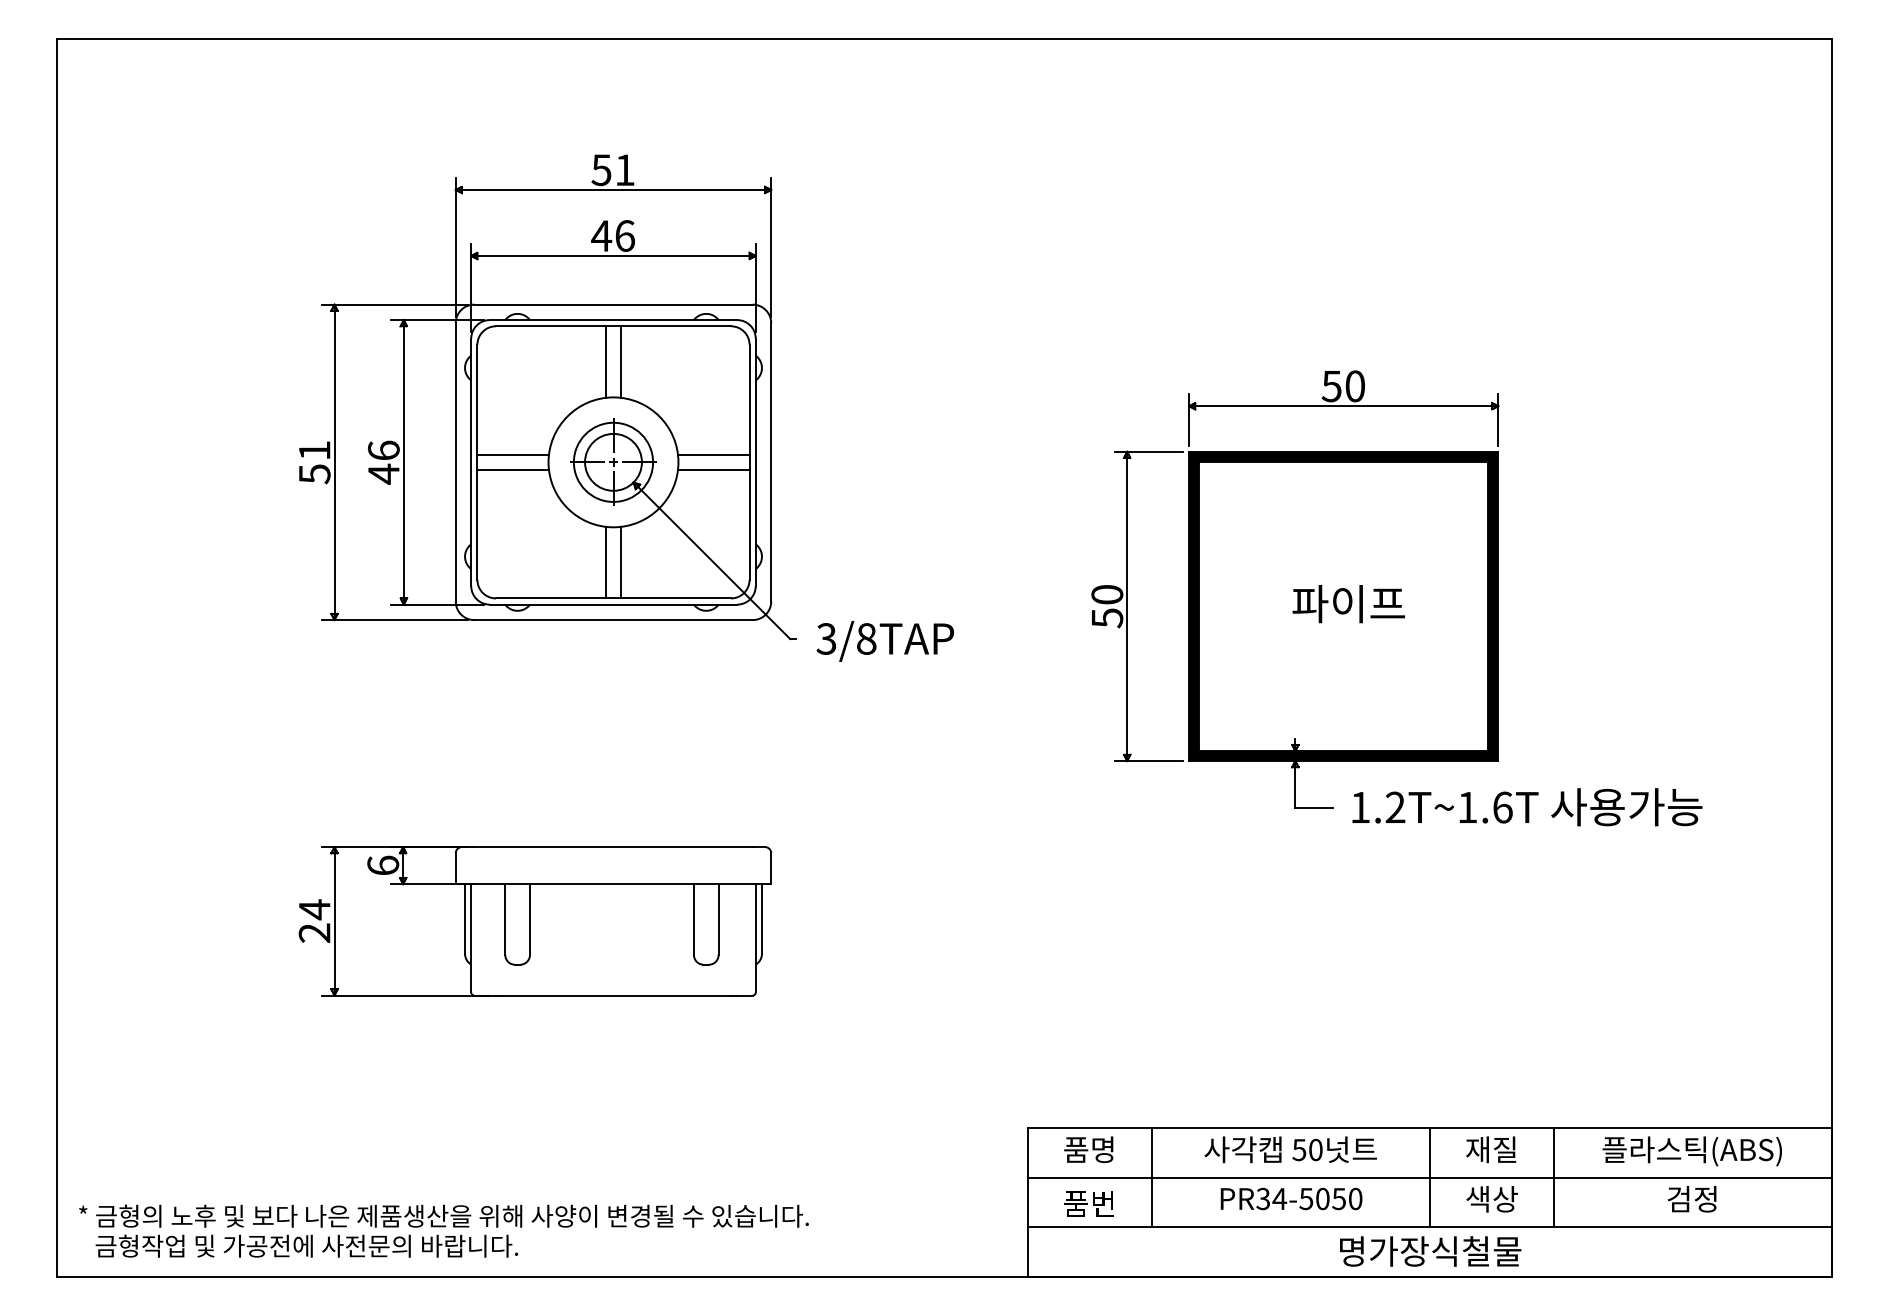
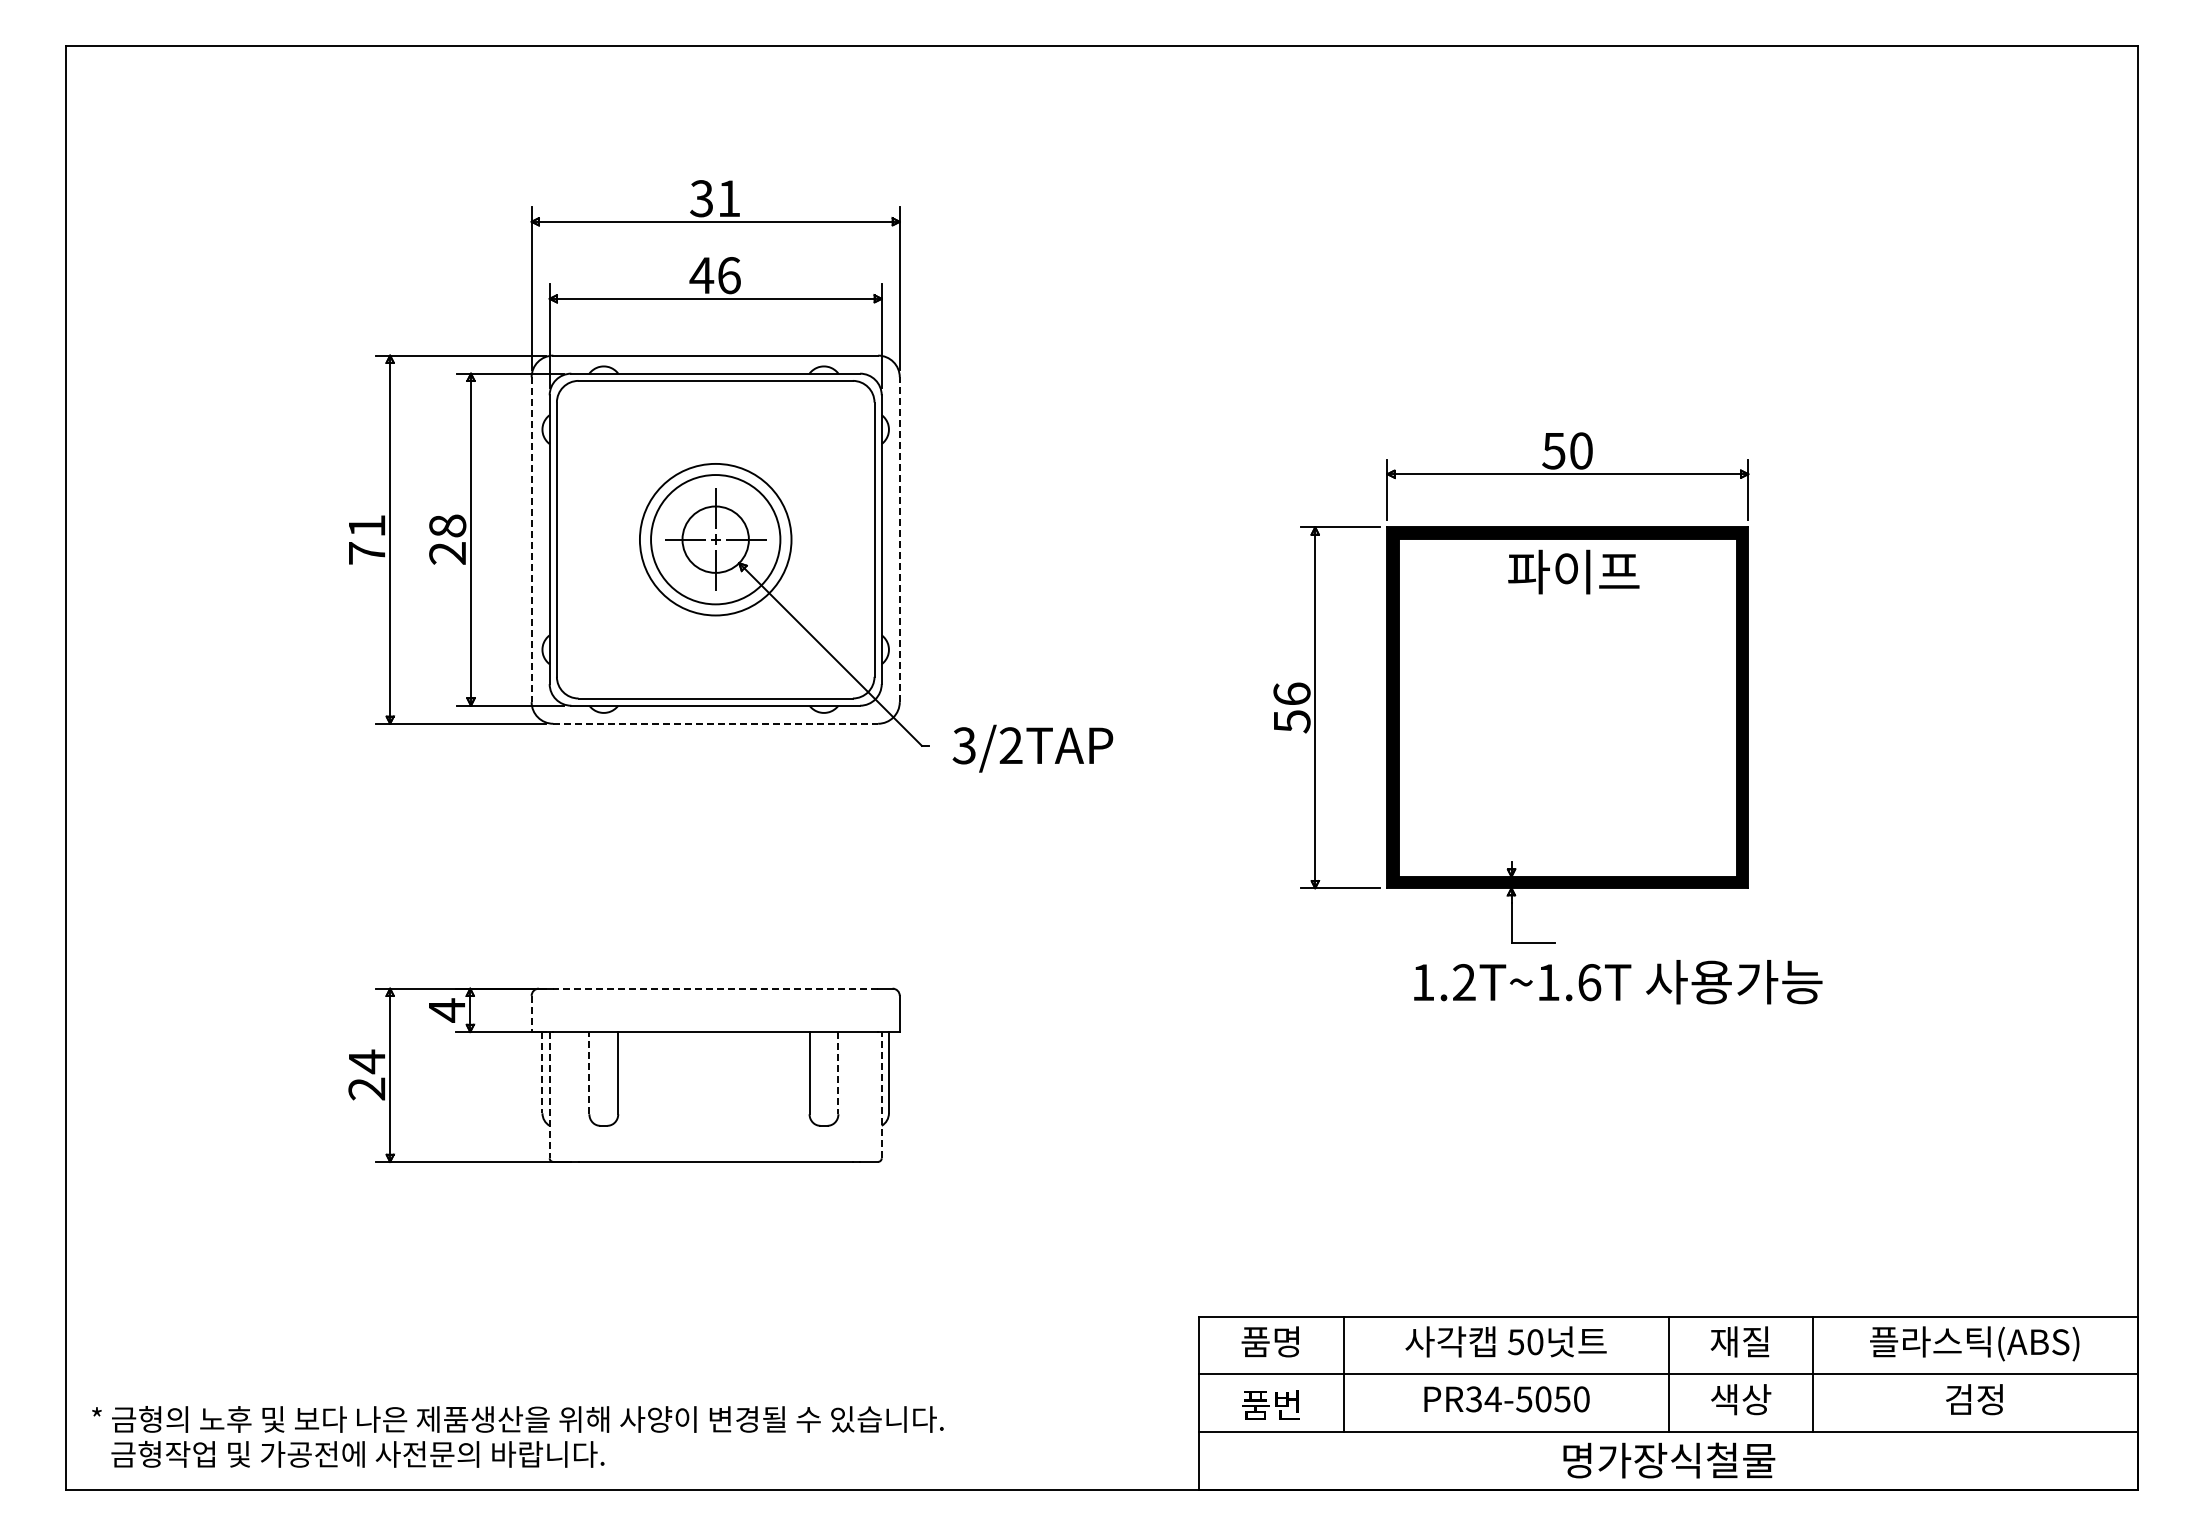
text: (601, 169) -> (701, 198), 51 -> 31
line: (606, 361) -> (707, 422), removed
line: (621, 361) -> (724, 422), removed
line: (513, 455) -> (598, 531), removed
line: (713, 455) -> (832, 531), removed
text: (383, 462) -> (447, 539), 46 -> 28
circle: (613, 462) -> (715, 539), size x1.4
line: (770, 462) -> (899, 539), solid -> dashed
line: (455, 463) -> (531, 540), solid -> dashed
line: (513, 469) -> (598, 548), removed
line: (713, 469) -> (832, 548), removed
text: (315, 474) -> (367, 553), 51 -> 71
line: (606, 562) -> (707, 656), removed
line: (621, 562) -> (724, 656), removed
text: (1106, 594) -> (1291, 693), 50 -> 56
text: (1348, 603) -> (1573, 571), moved
line: (614, 619) -> (716, 723), solid -> dashed
text: (866, 638) -> (1010, 745), 3/8TAP -> 3/2TAP
text: (1527, 807) -> (1618, 982), moved
line: (613, 846) -> (715, 988), solid -> dashed
text: (382, 865) -> (446, 1010), 6 -> 4
line: (455, 869) -> (531, 1014), solid -> dashed
line: (465, 918) -> (542, 1072), solid -> dashed
line: (505, 918) -> (589, 1072), solid -> dashed
line: (718, 919) -> (838, 1073), solid -> dashed
line: (755, 937) -> (881, 1094), solid -> dashed
line: (471, 938) -> (549, 1095), solid -> dashed

